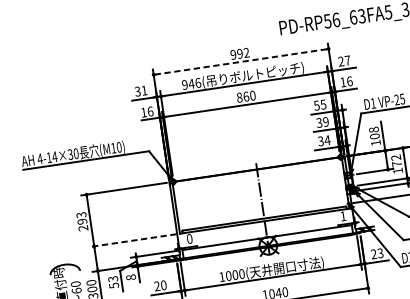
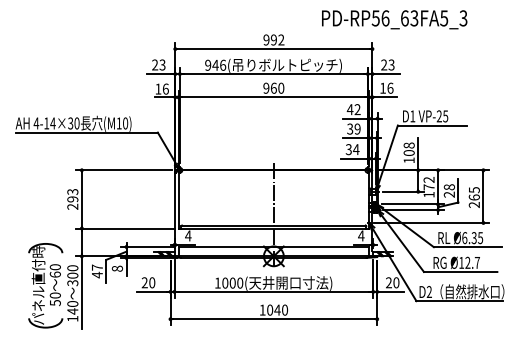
text: (347, 60) -> (391, 64), 27 -> 23
line: (240, 62) -> (273, 49), dashed -> solid
text: (140, 90) -> (158, 64), 31 -> 23
text: (239, 96) -> (266, 87), 860 -> 960
text: (319, 105) -> (353, 109), 55 -> 42
text: (343, 215) -> (361, 235), 1 -> 4
text: (189, 238) -> (188, 235), 0 -> 4
line: (132, 240) -> (124, 228), dashed -> solid
text: (380, 253) -> (396, 282), 23 -> 20
text: (112, 282) -> (96, 271), 53 -> 47

